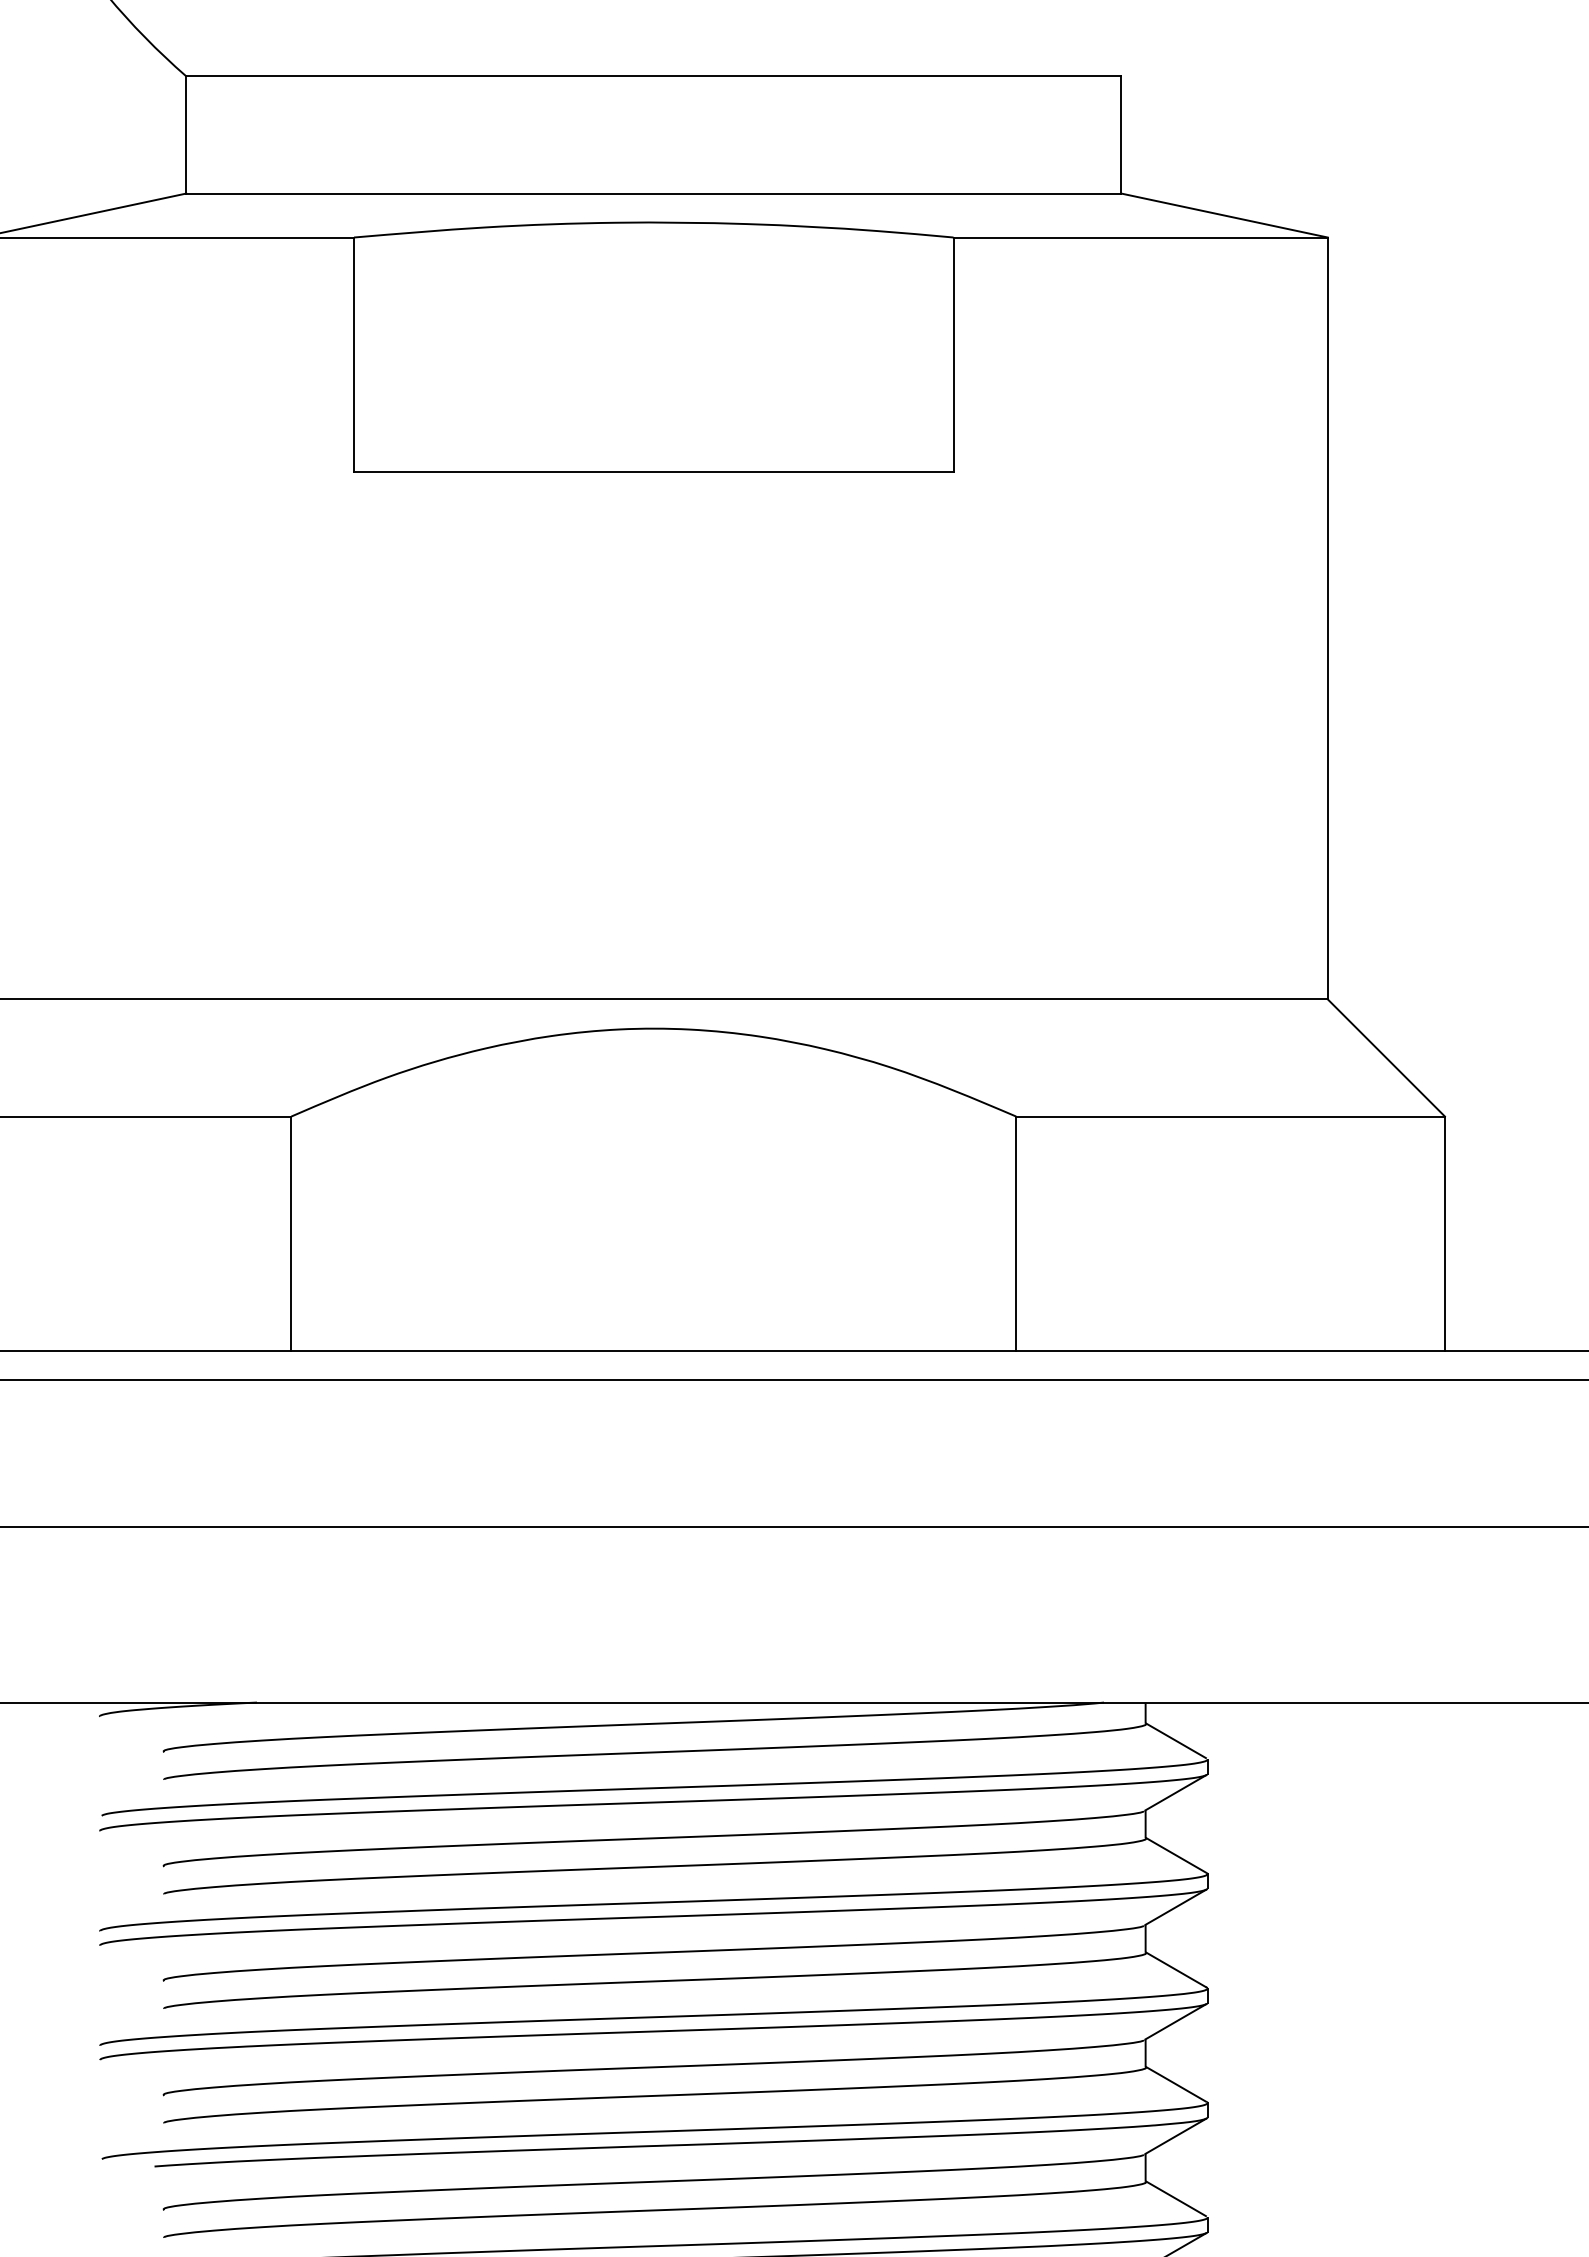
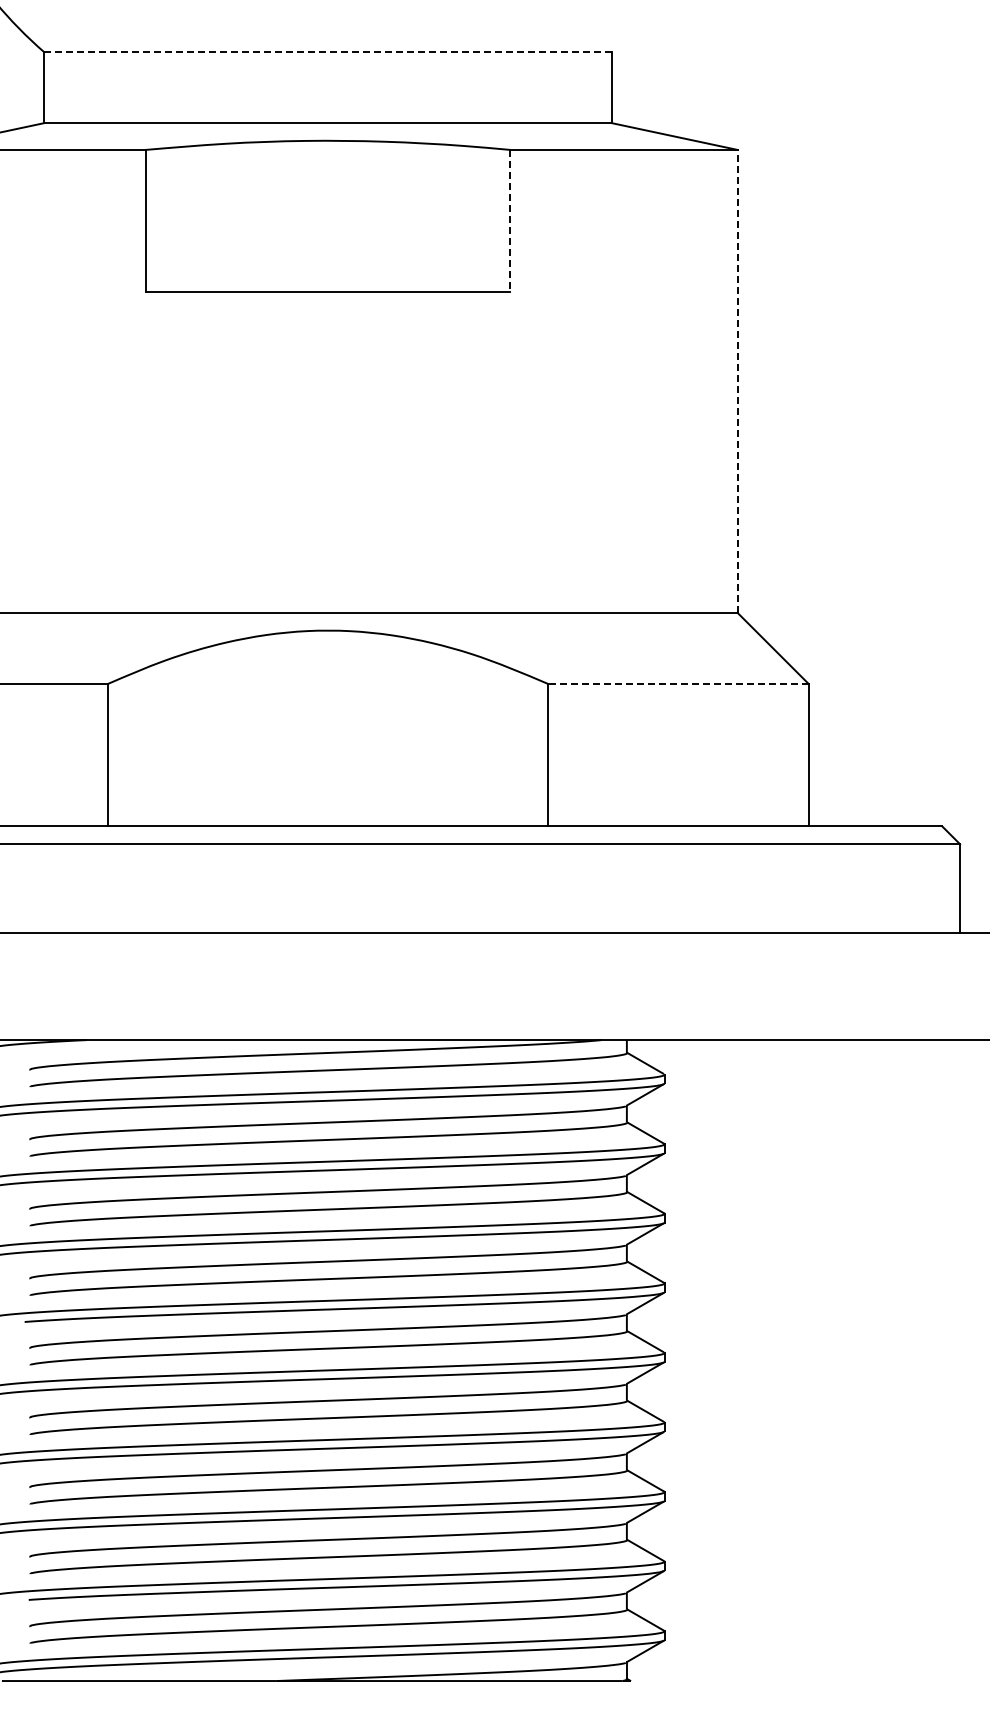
line: (652, 75) -> (327, 51), solid -> dashed
line: (954, 355) -> (510, 221), solid -> dashed
line: (1327, 617) -> (737, 380), solid -> dashed
line: (1230, 1117) -> (678, 684), solid -> dashed

